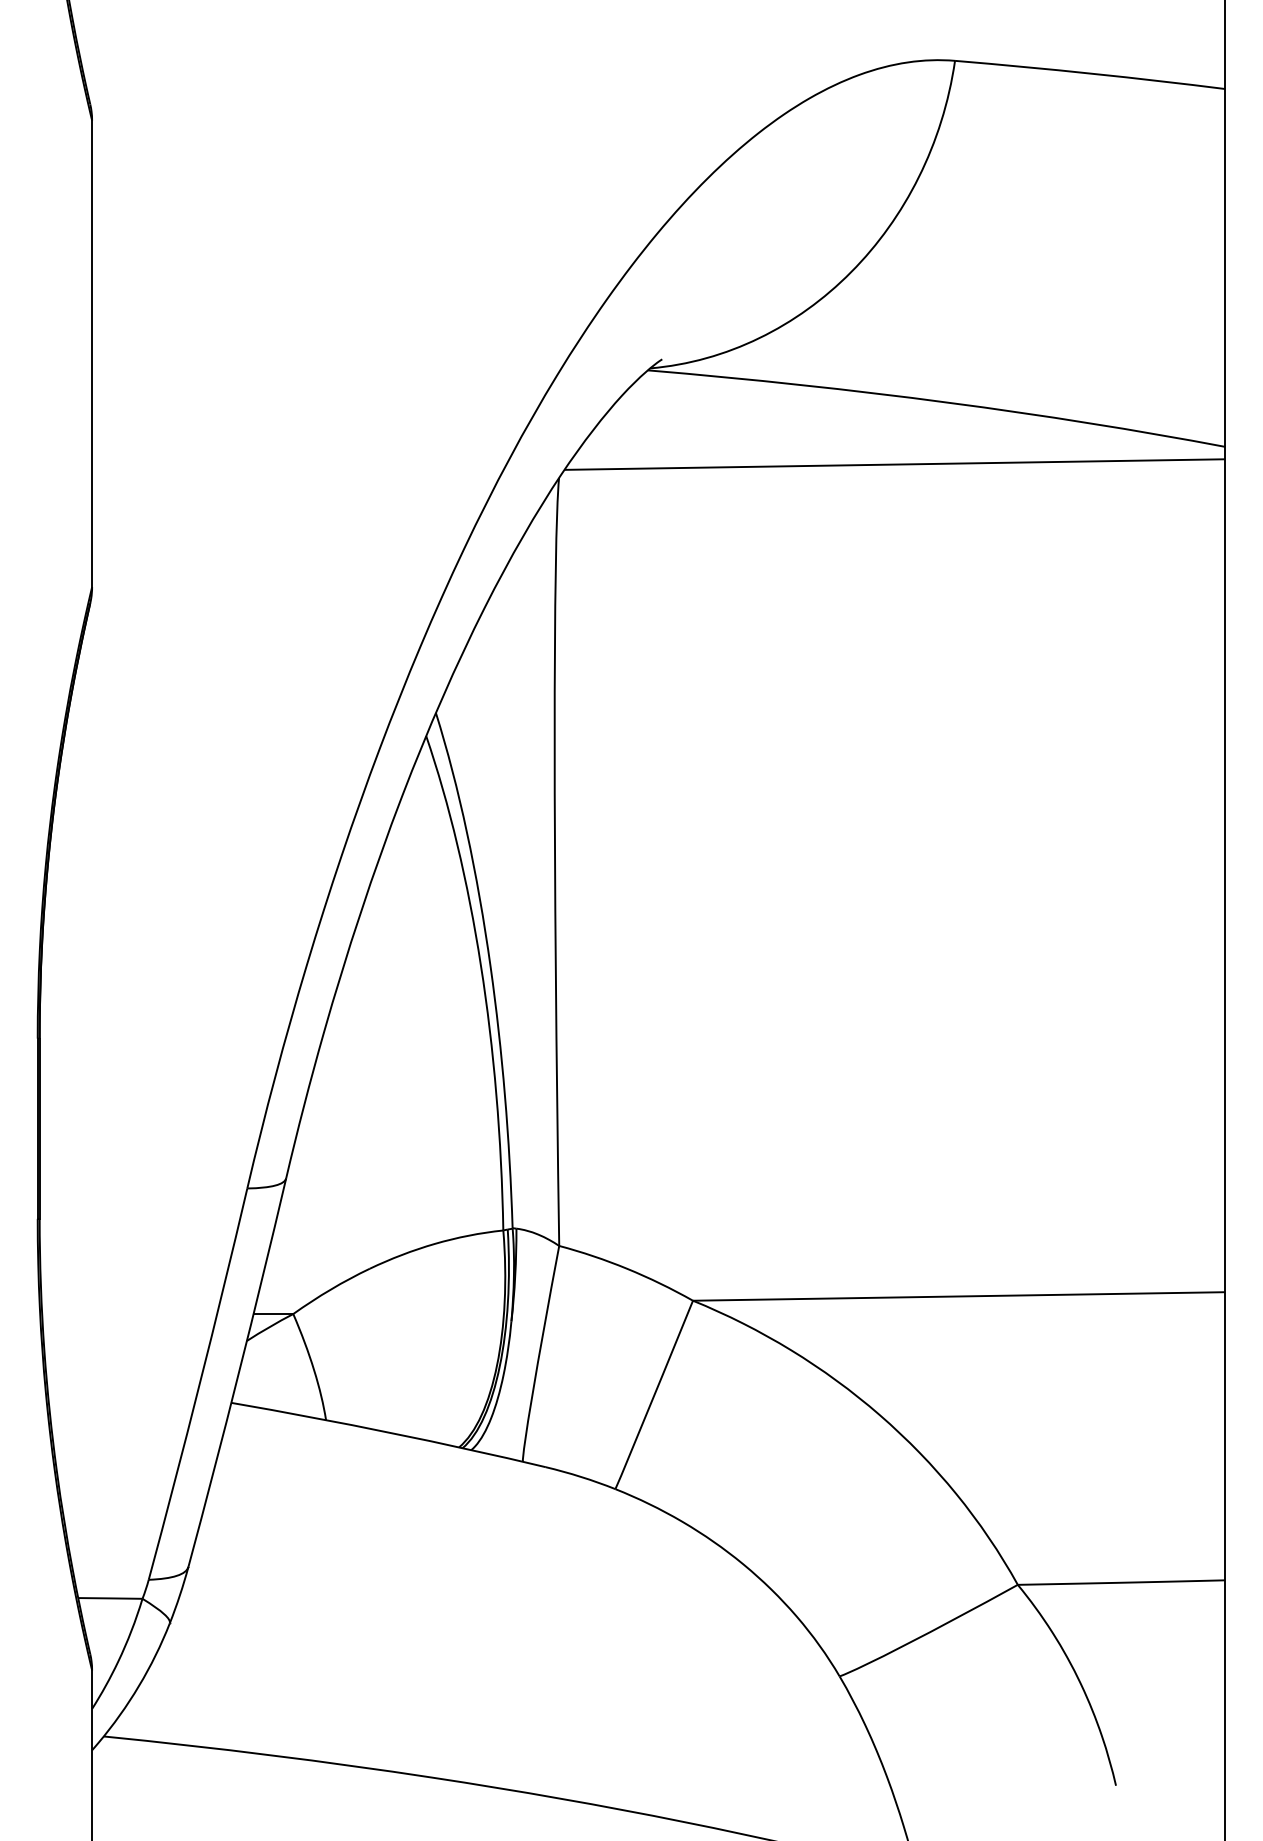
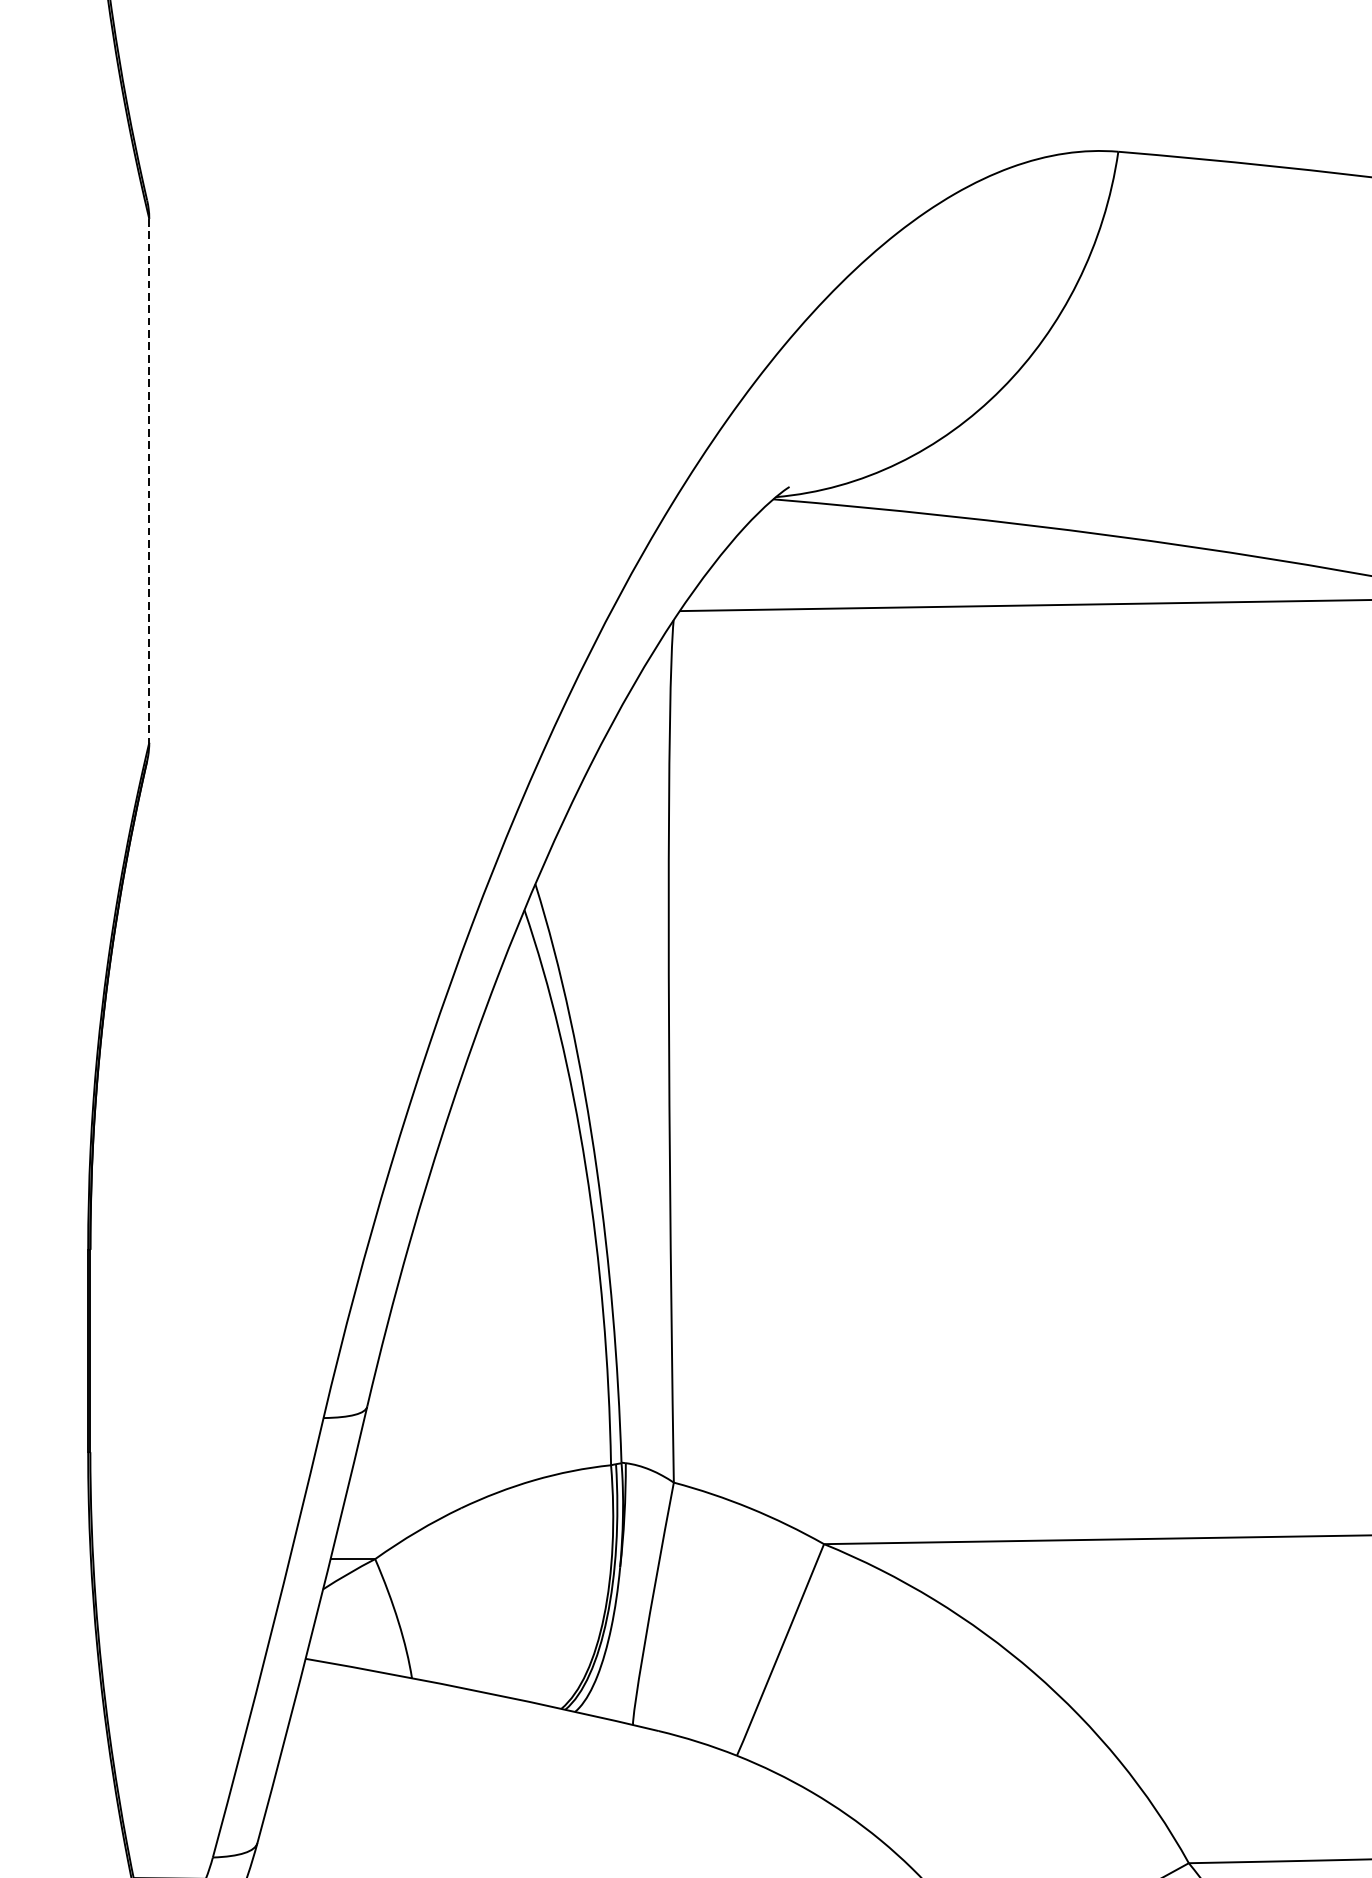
line: (92, 354) -> (149, 481), solid -> dashed

